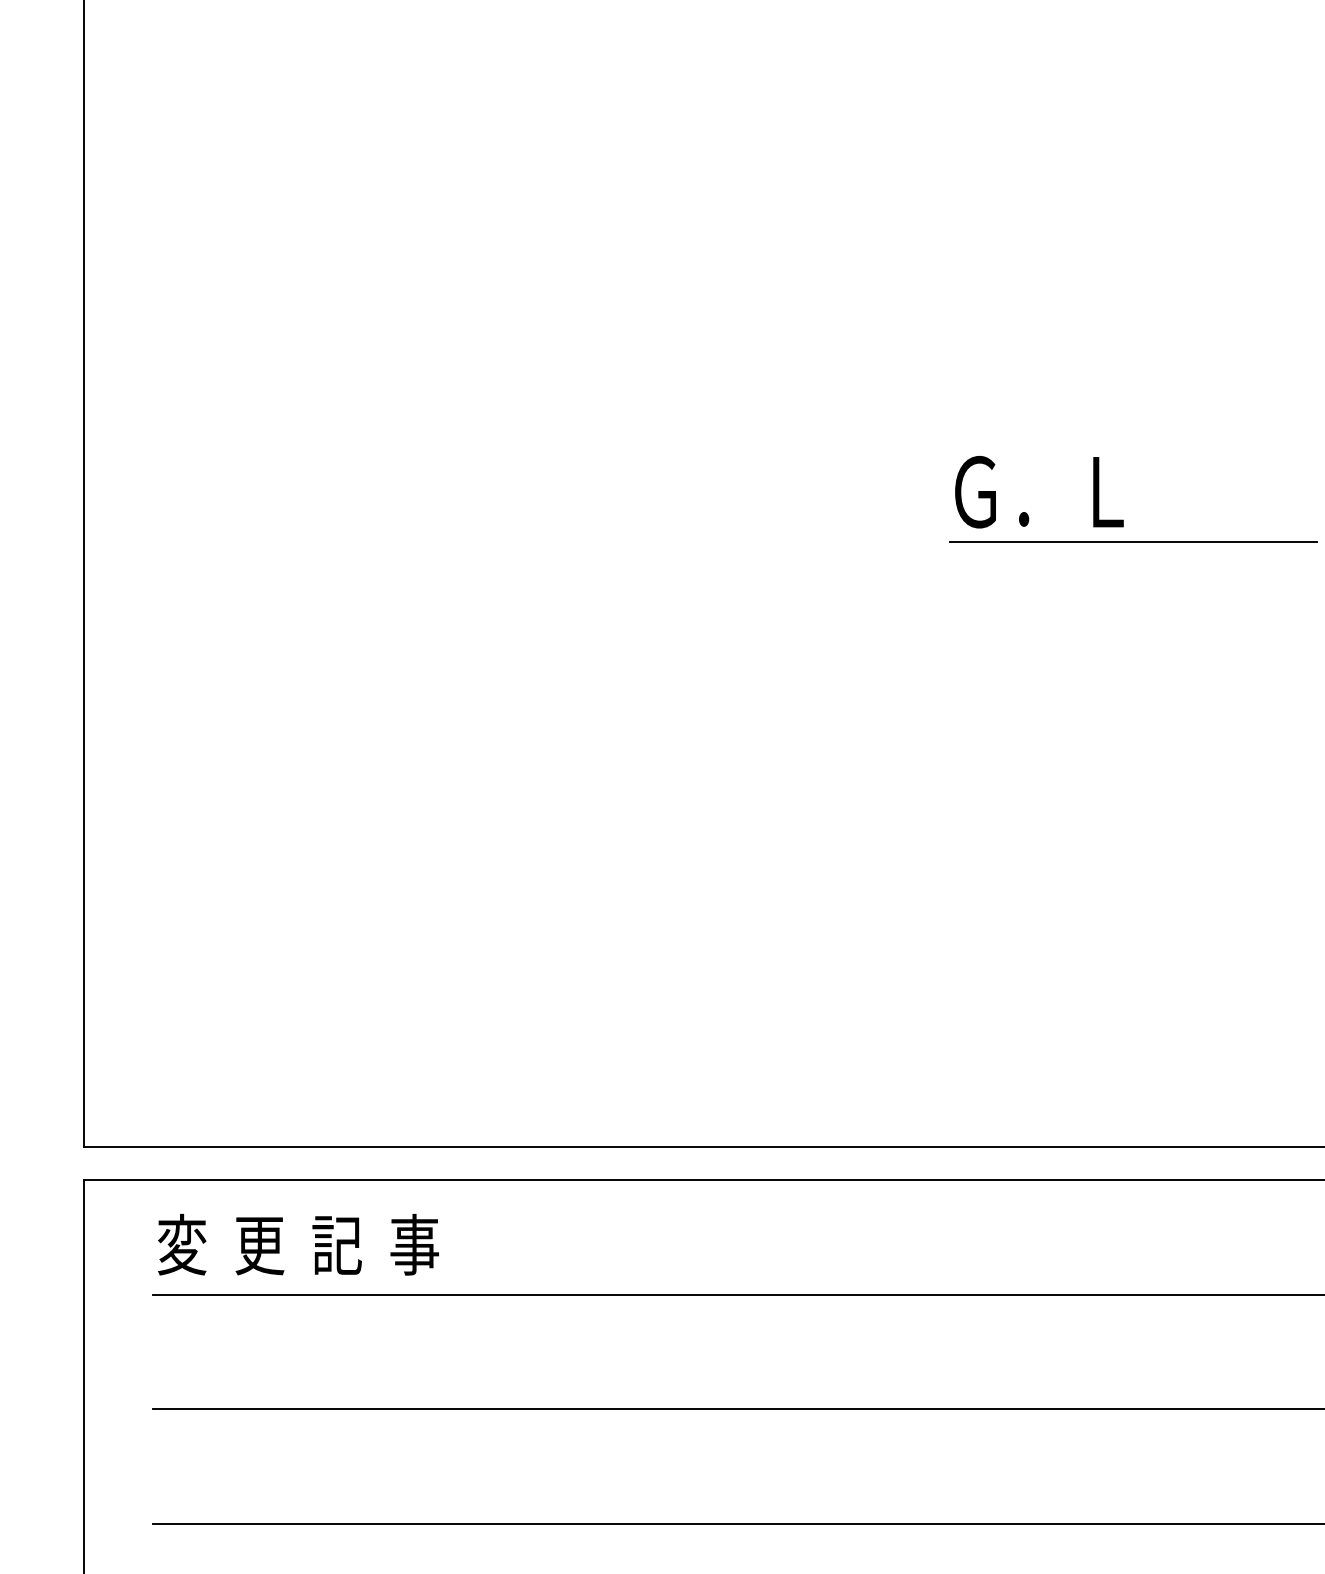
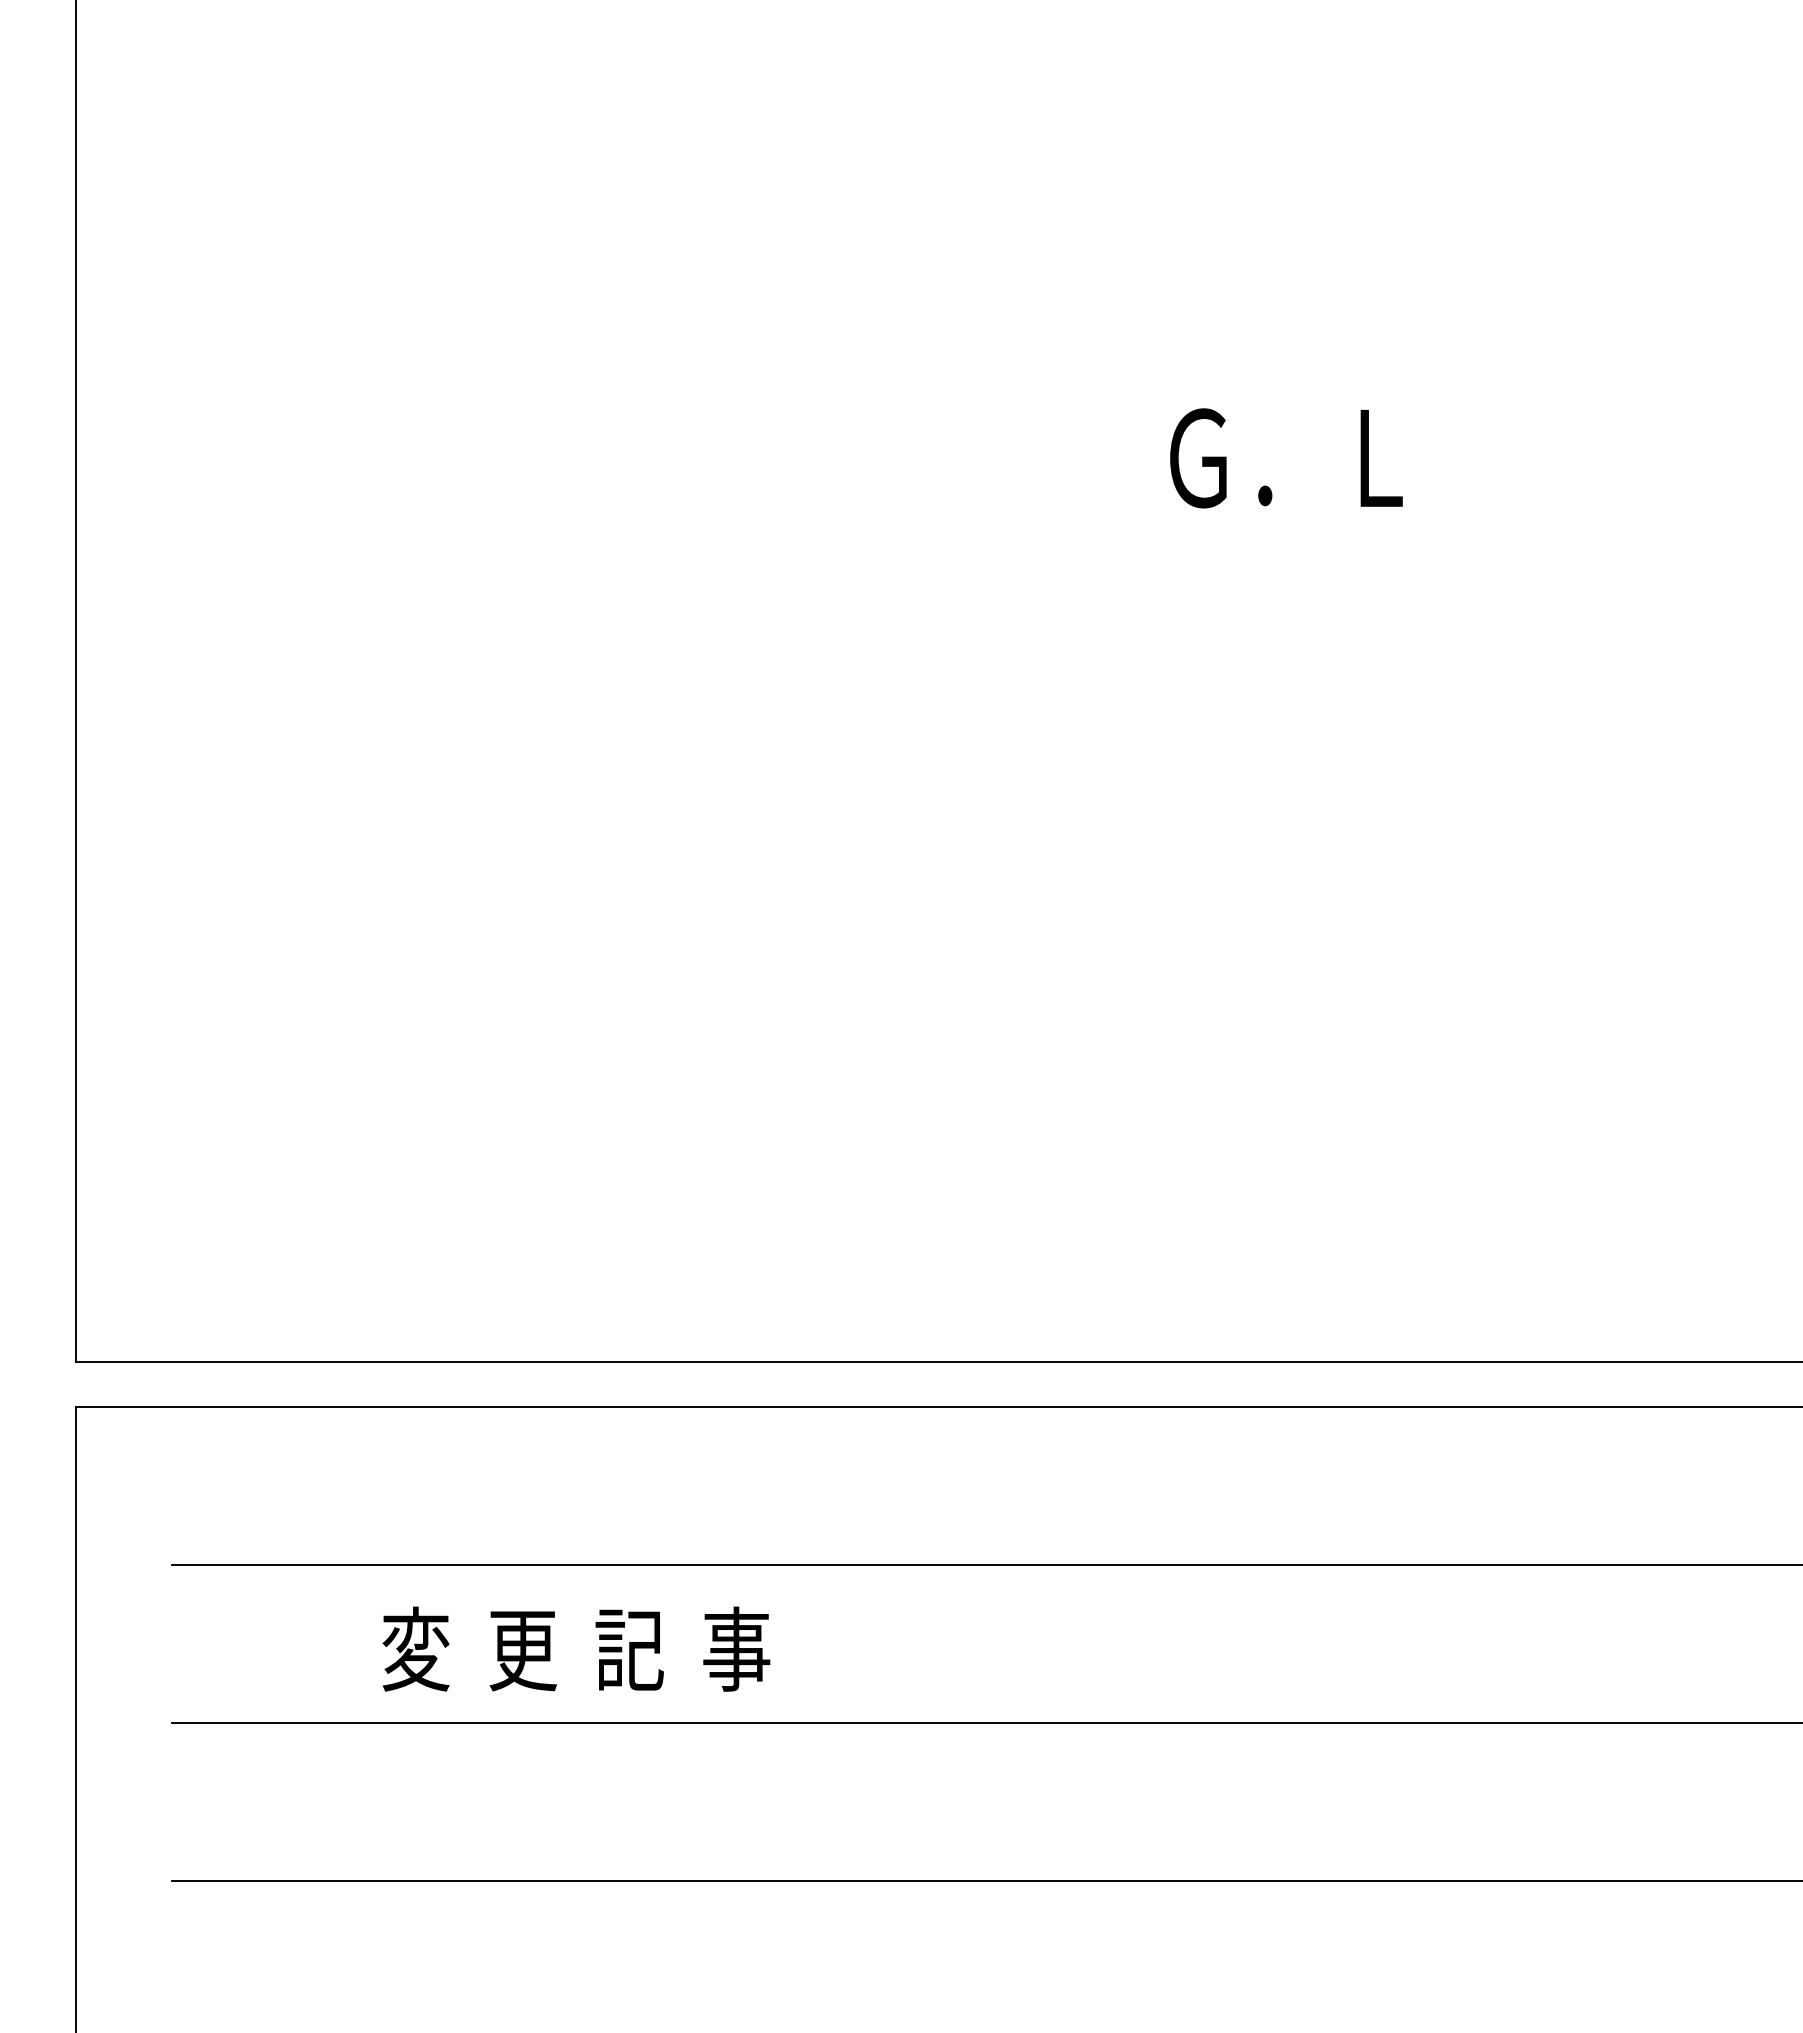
text: (1039, 492) -> (1286, 458), moved
line: (1133, 541) -> (1523, 526), removed
text: (298, 1244) -> (576, 1648), moved

